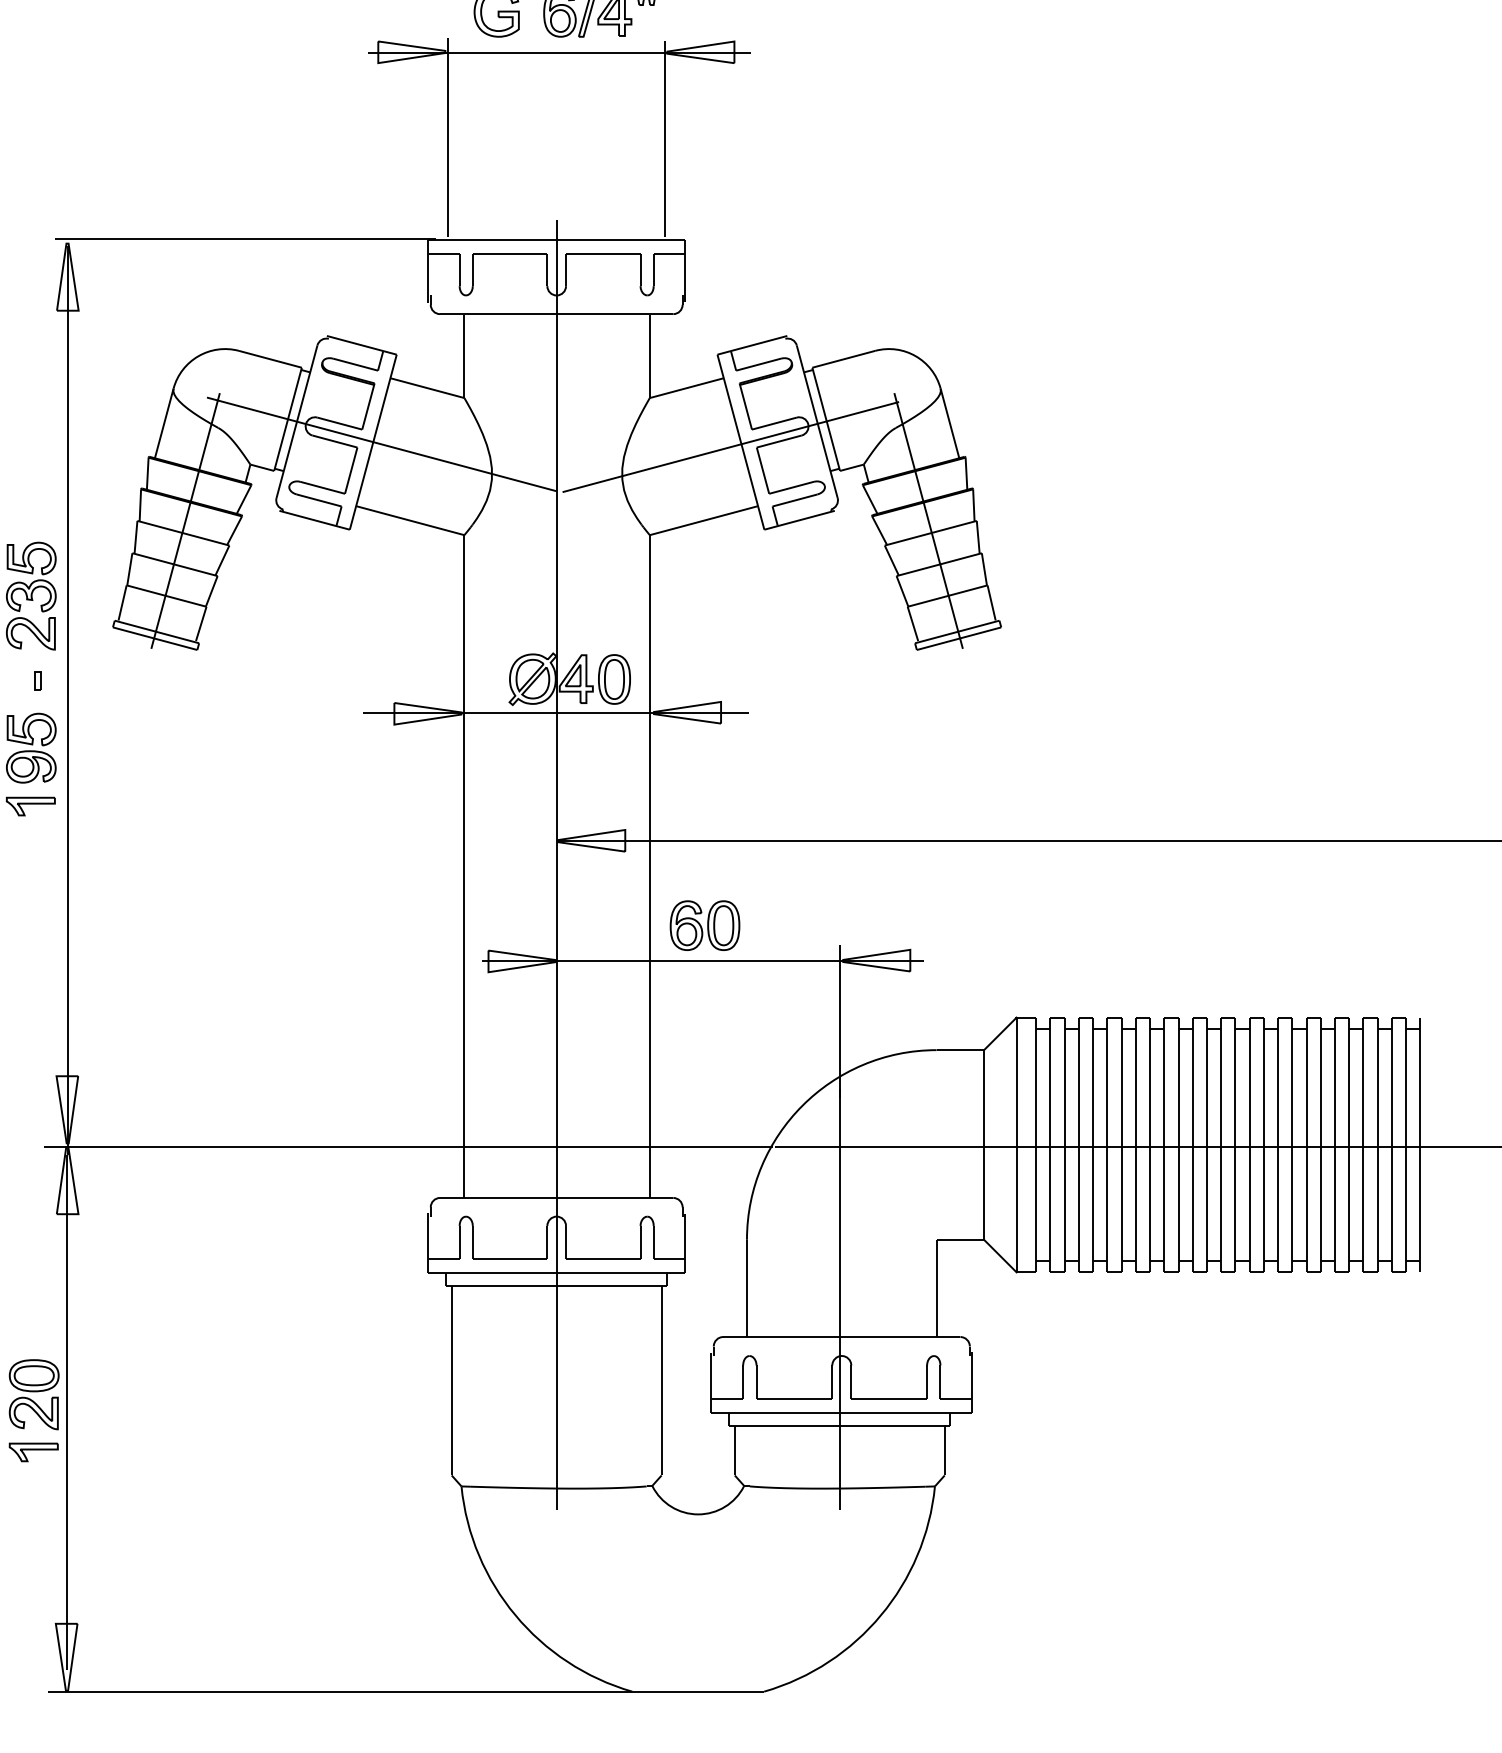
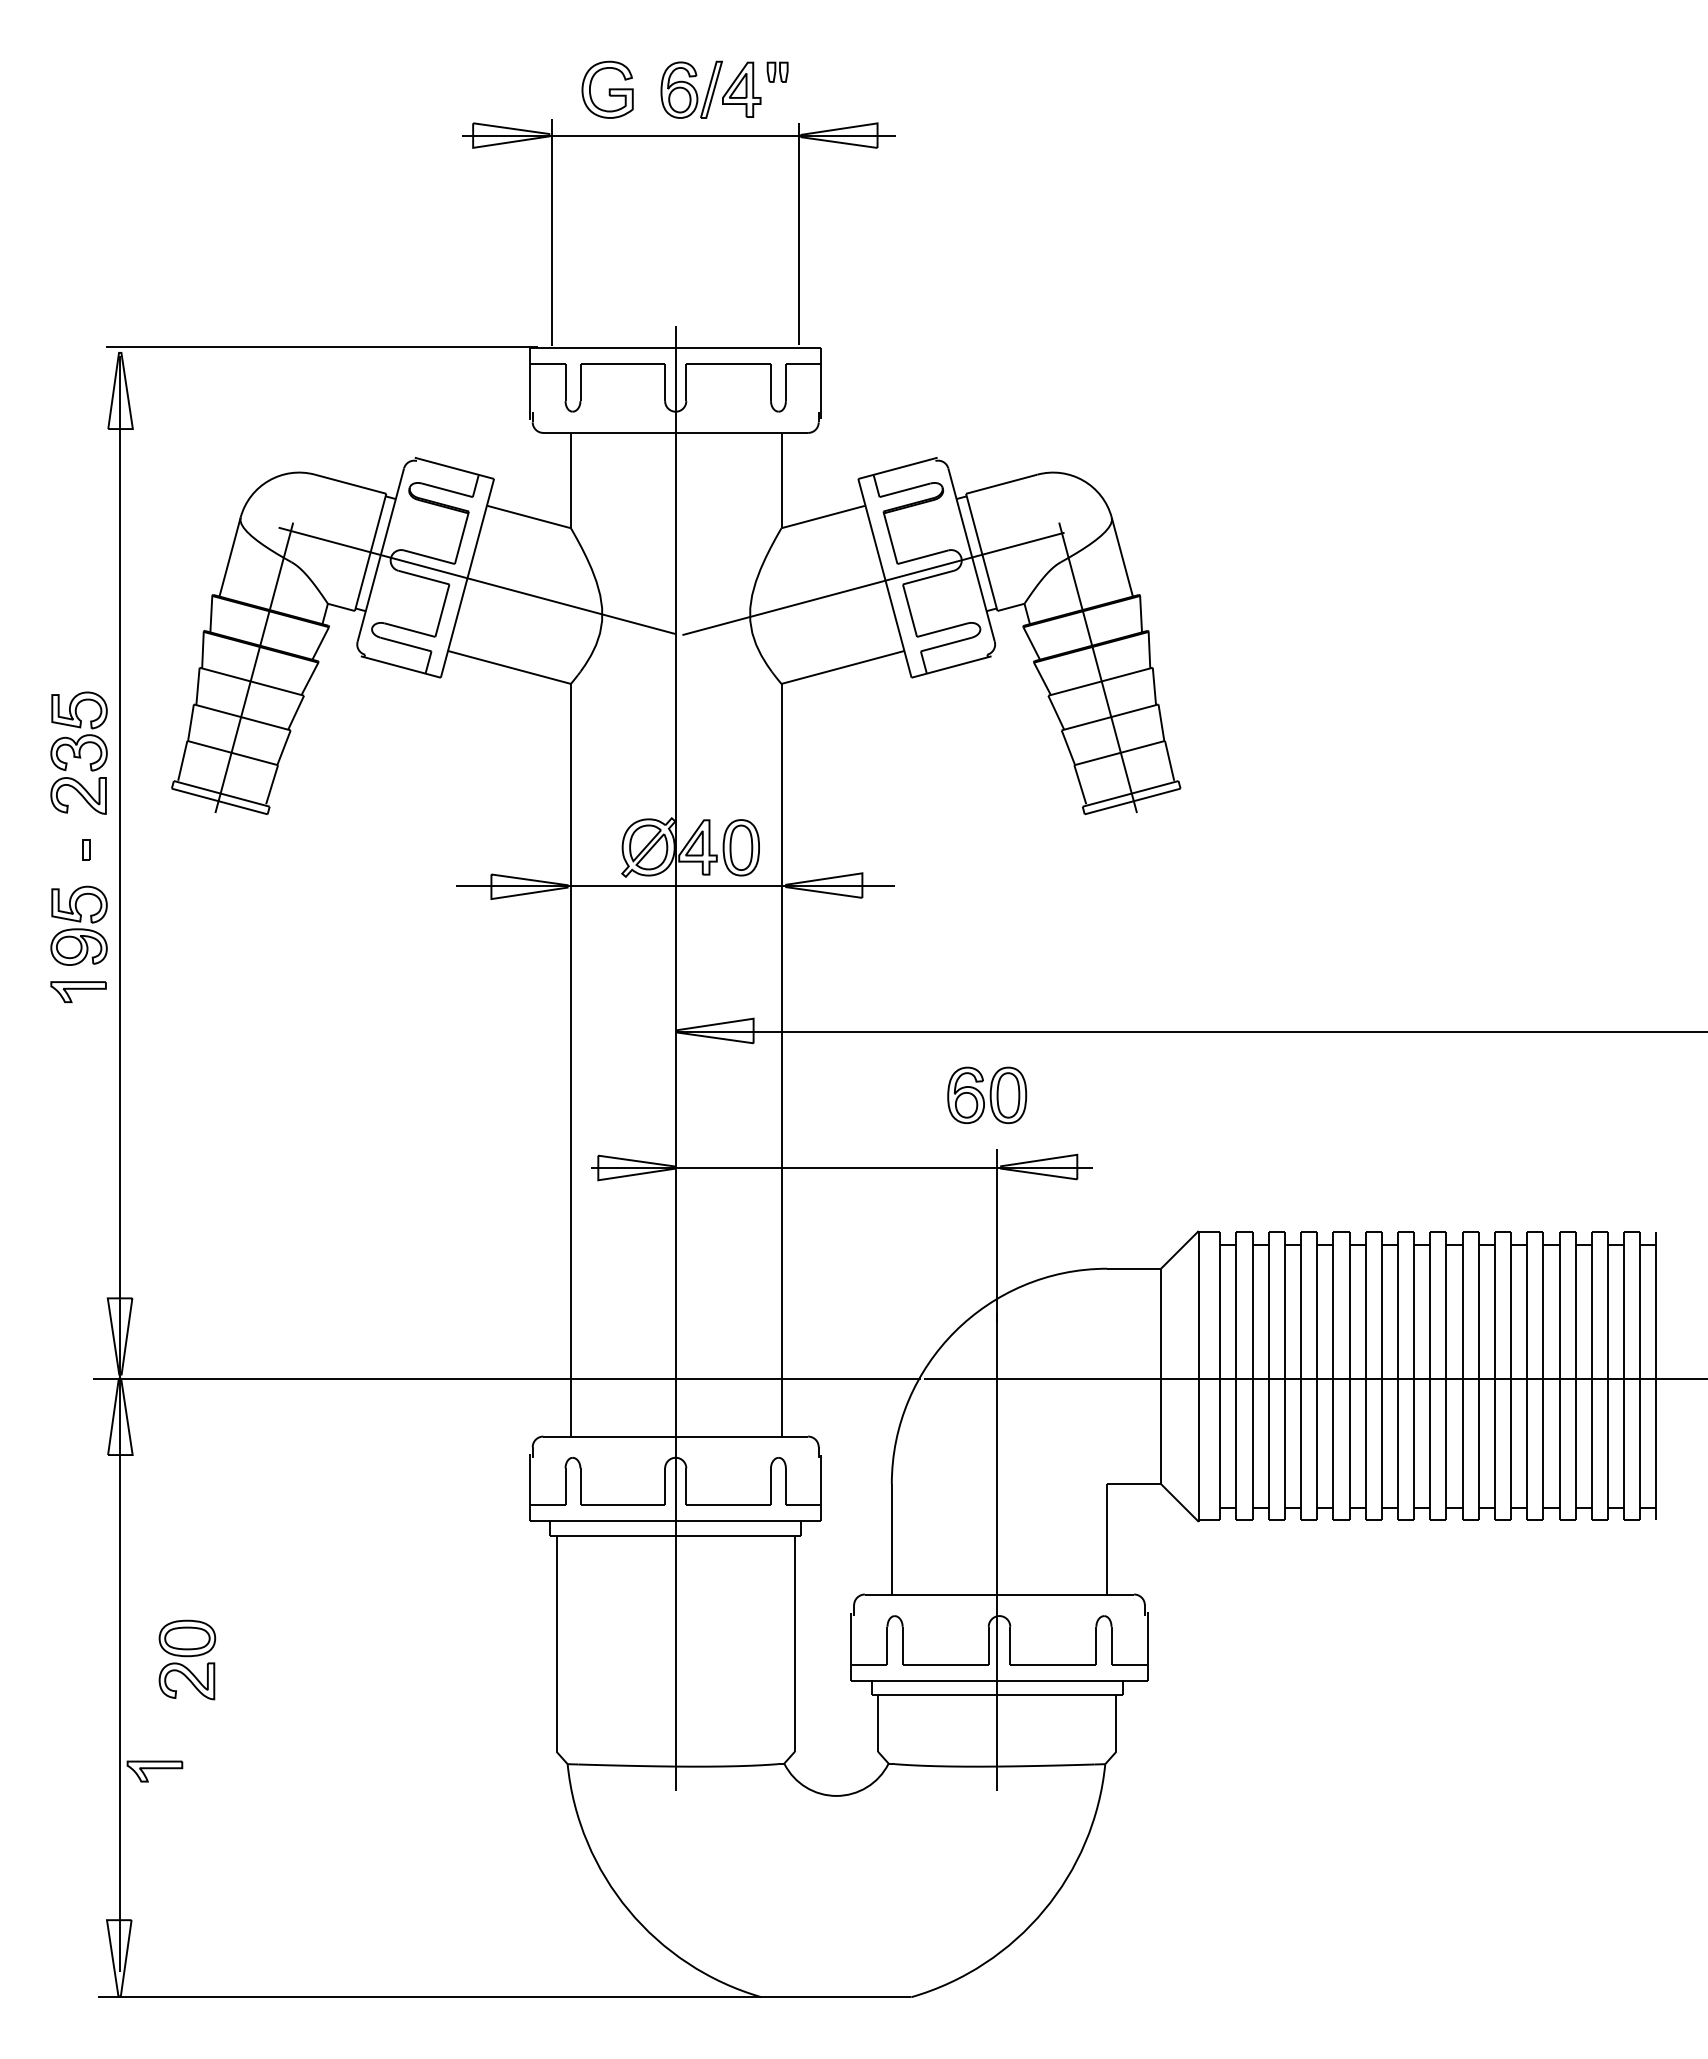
part: (705, 925) -> (987, 1095), moved
part: (34, 1394) -> (187, 1659), moved
part: (33, 1452) -> (154, 1771), moved

